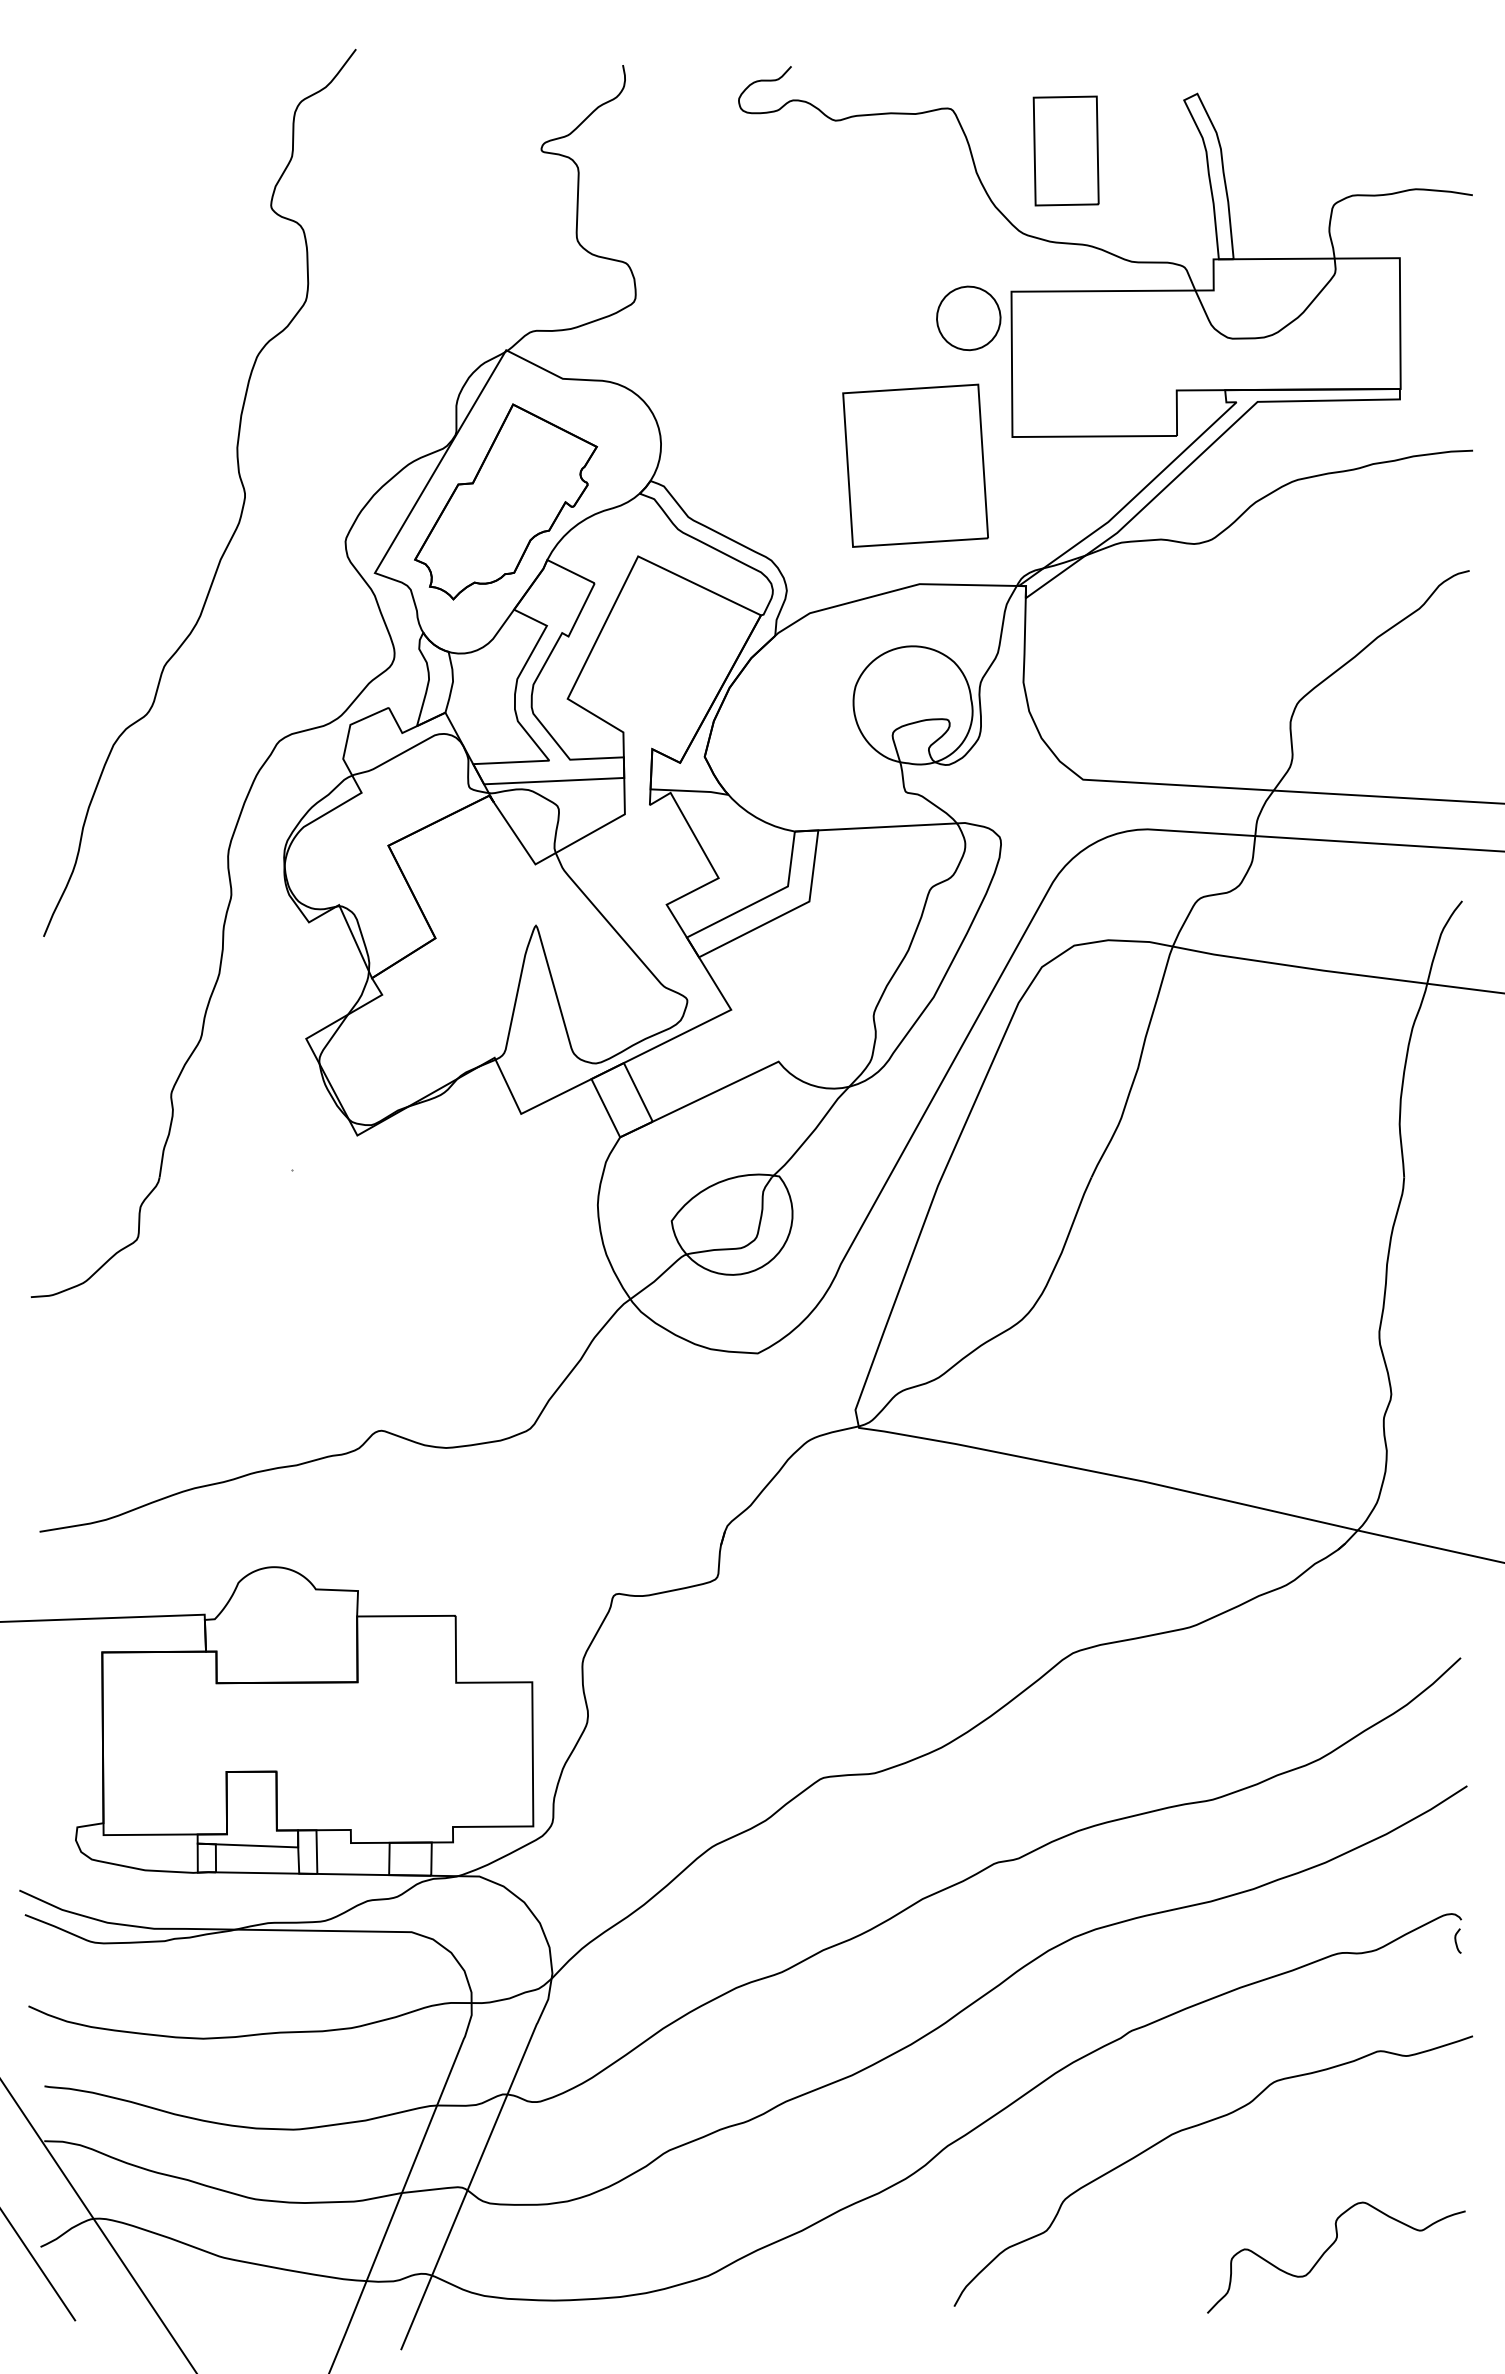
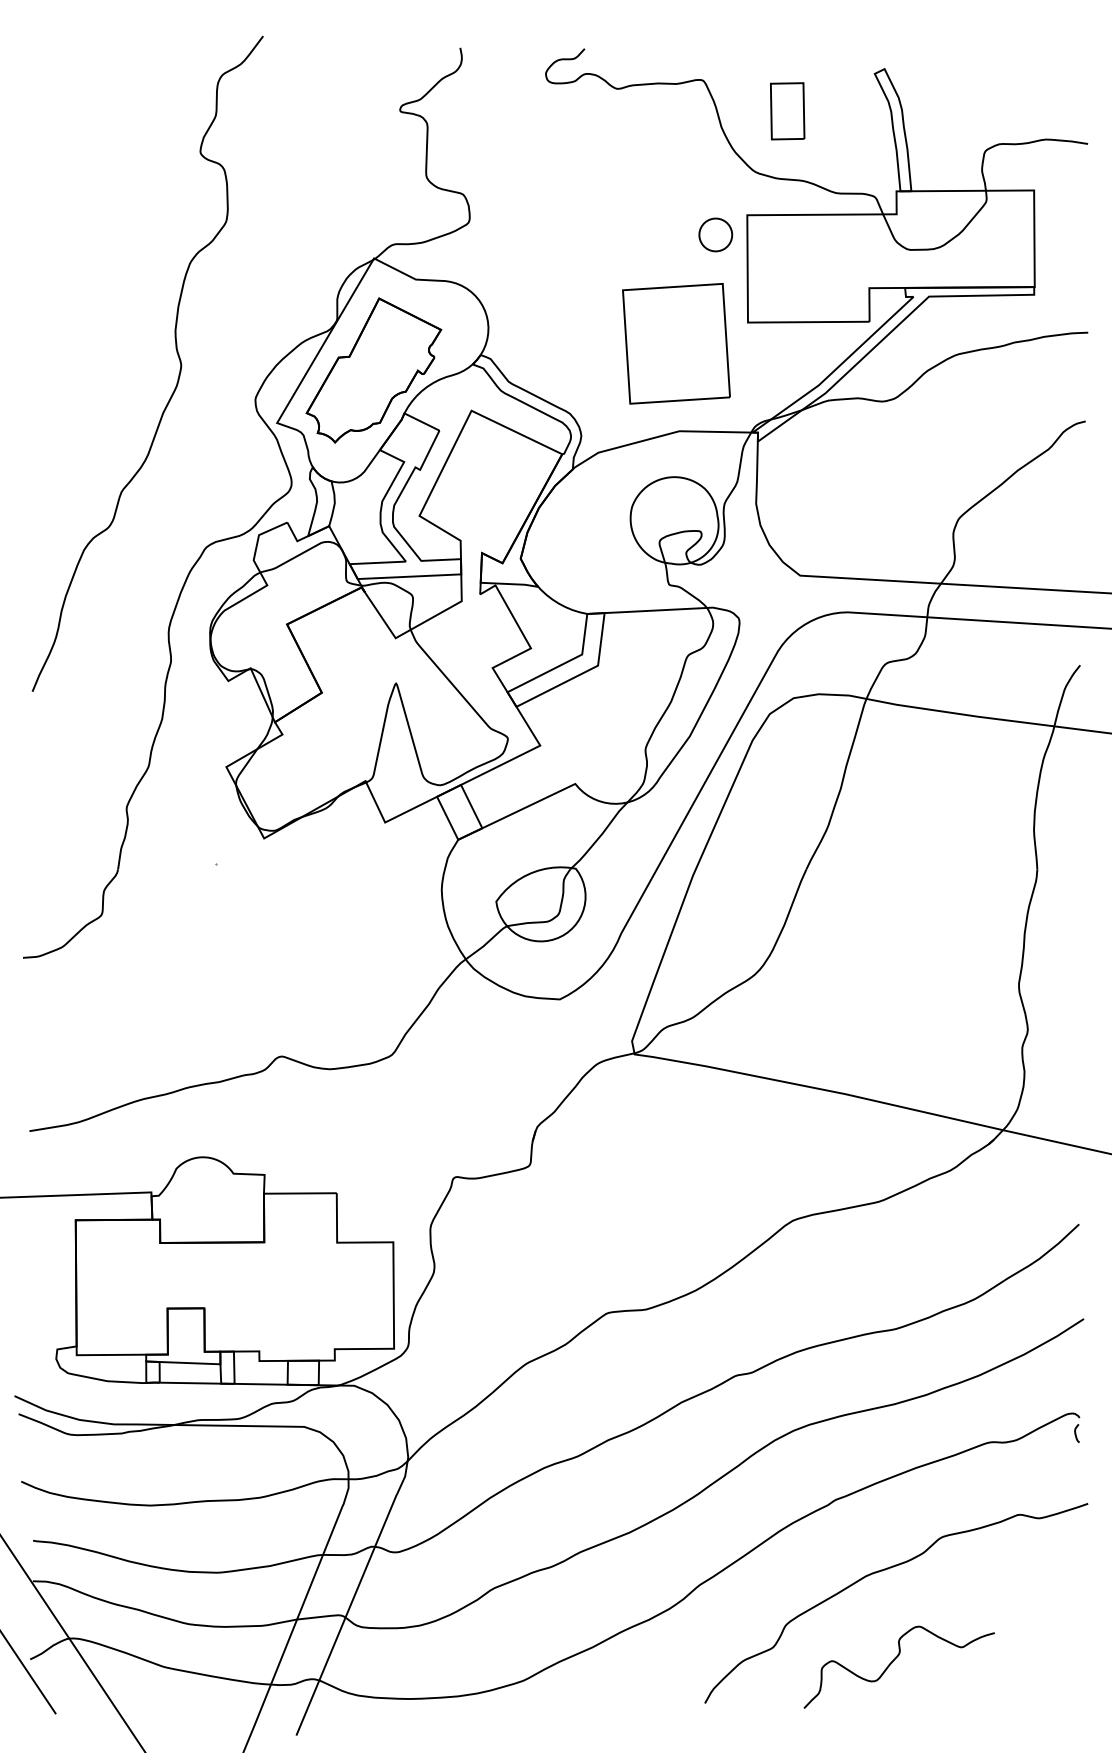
part: (1065, 150) -> (787, 110), size x0.7
part: (968, 318) -> (715, 235), size x0.7
curve: (1326, 2252) -> (892, 1663), moved

